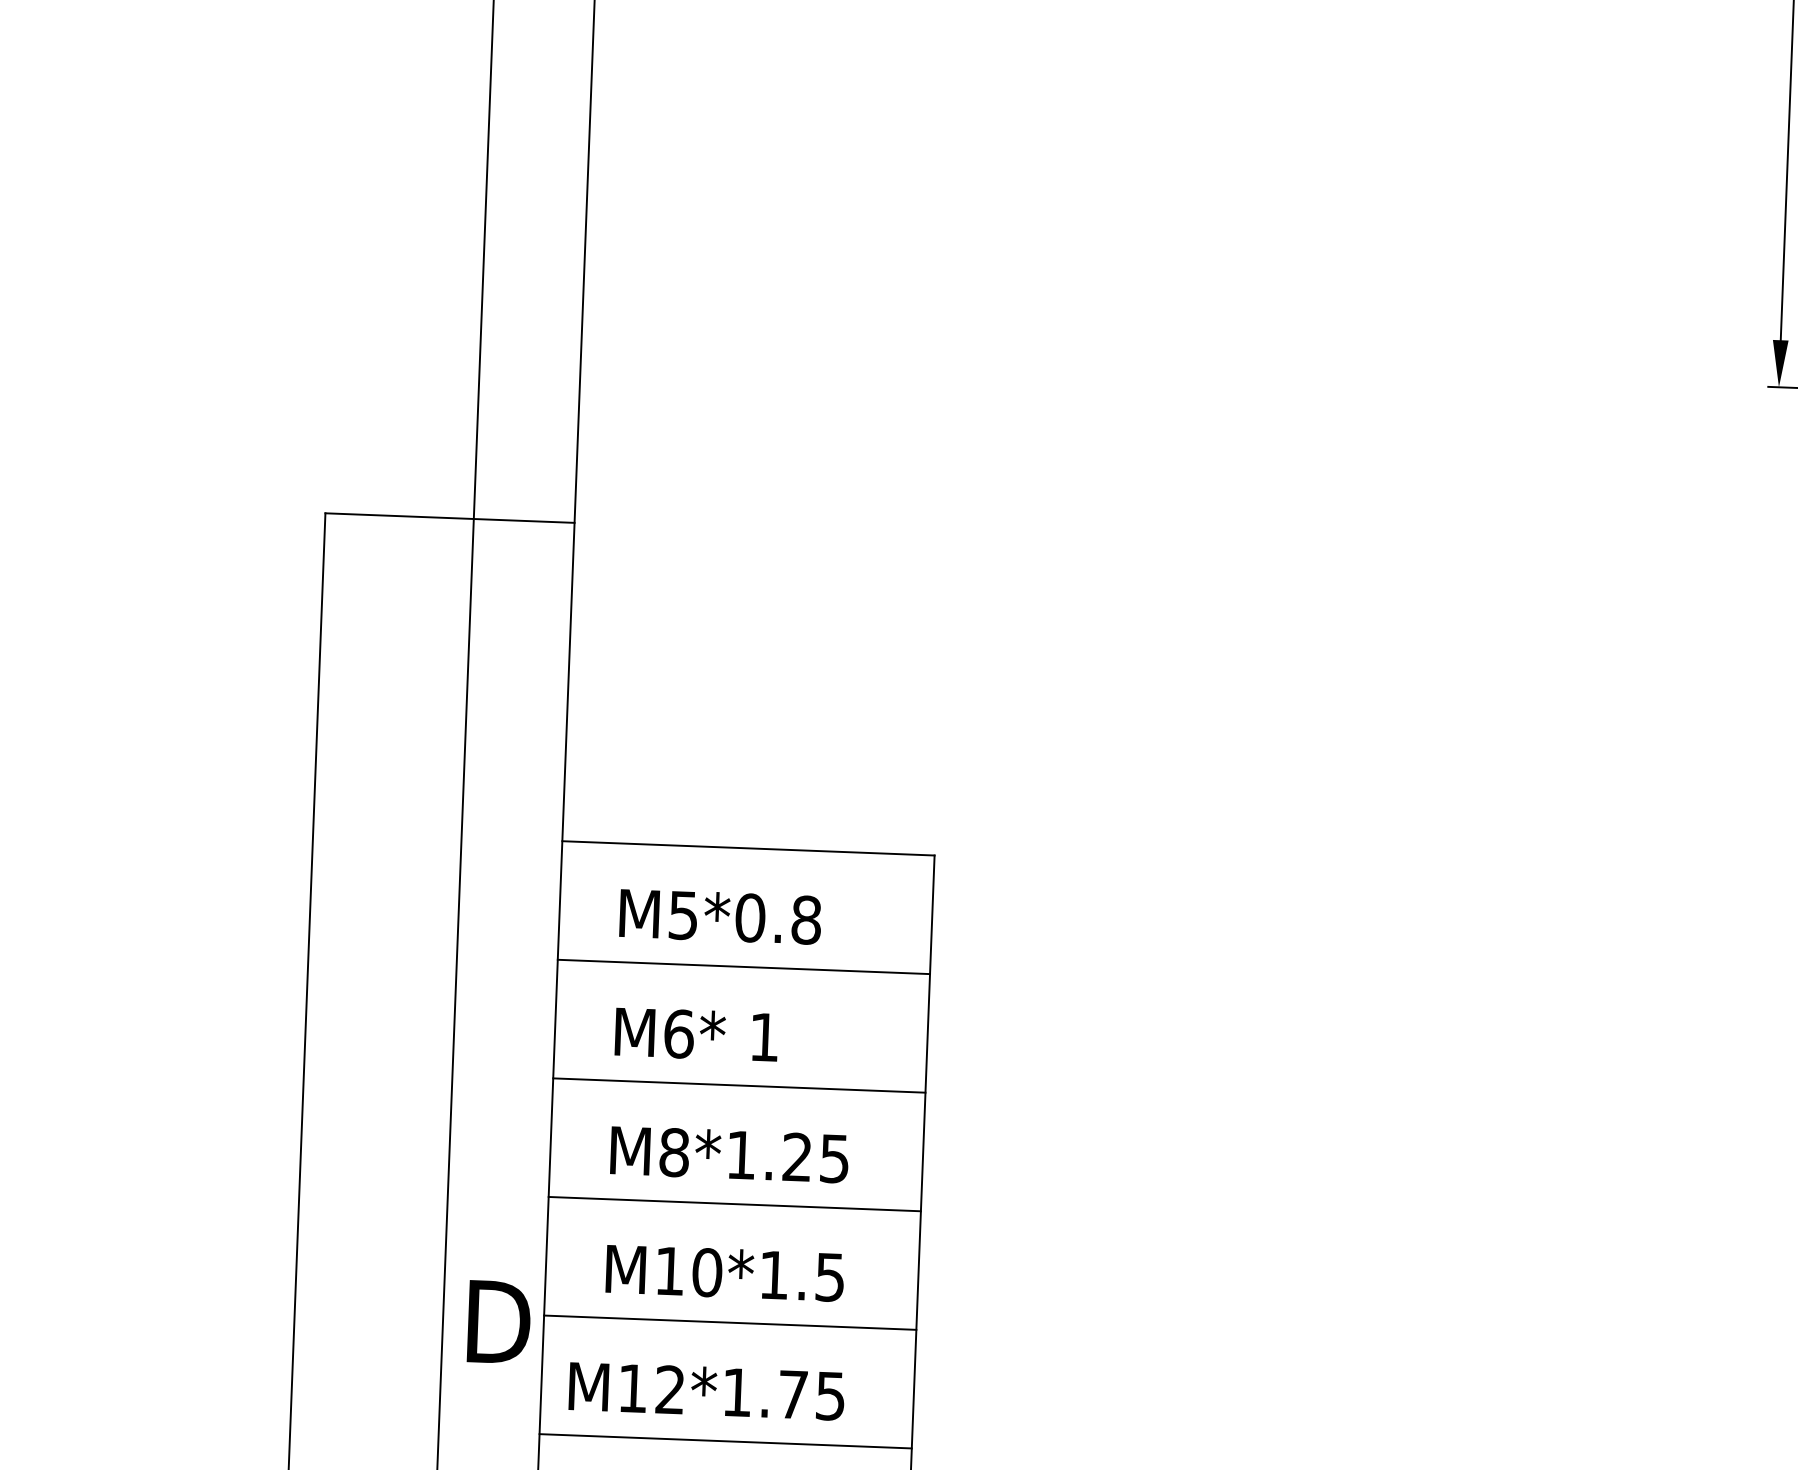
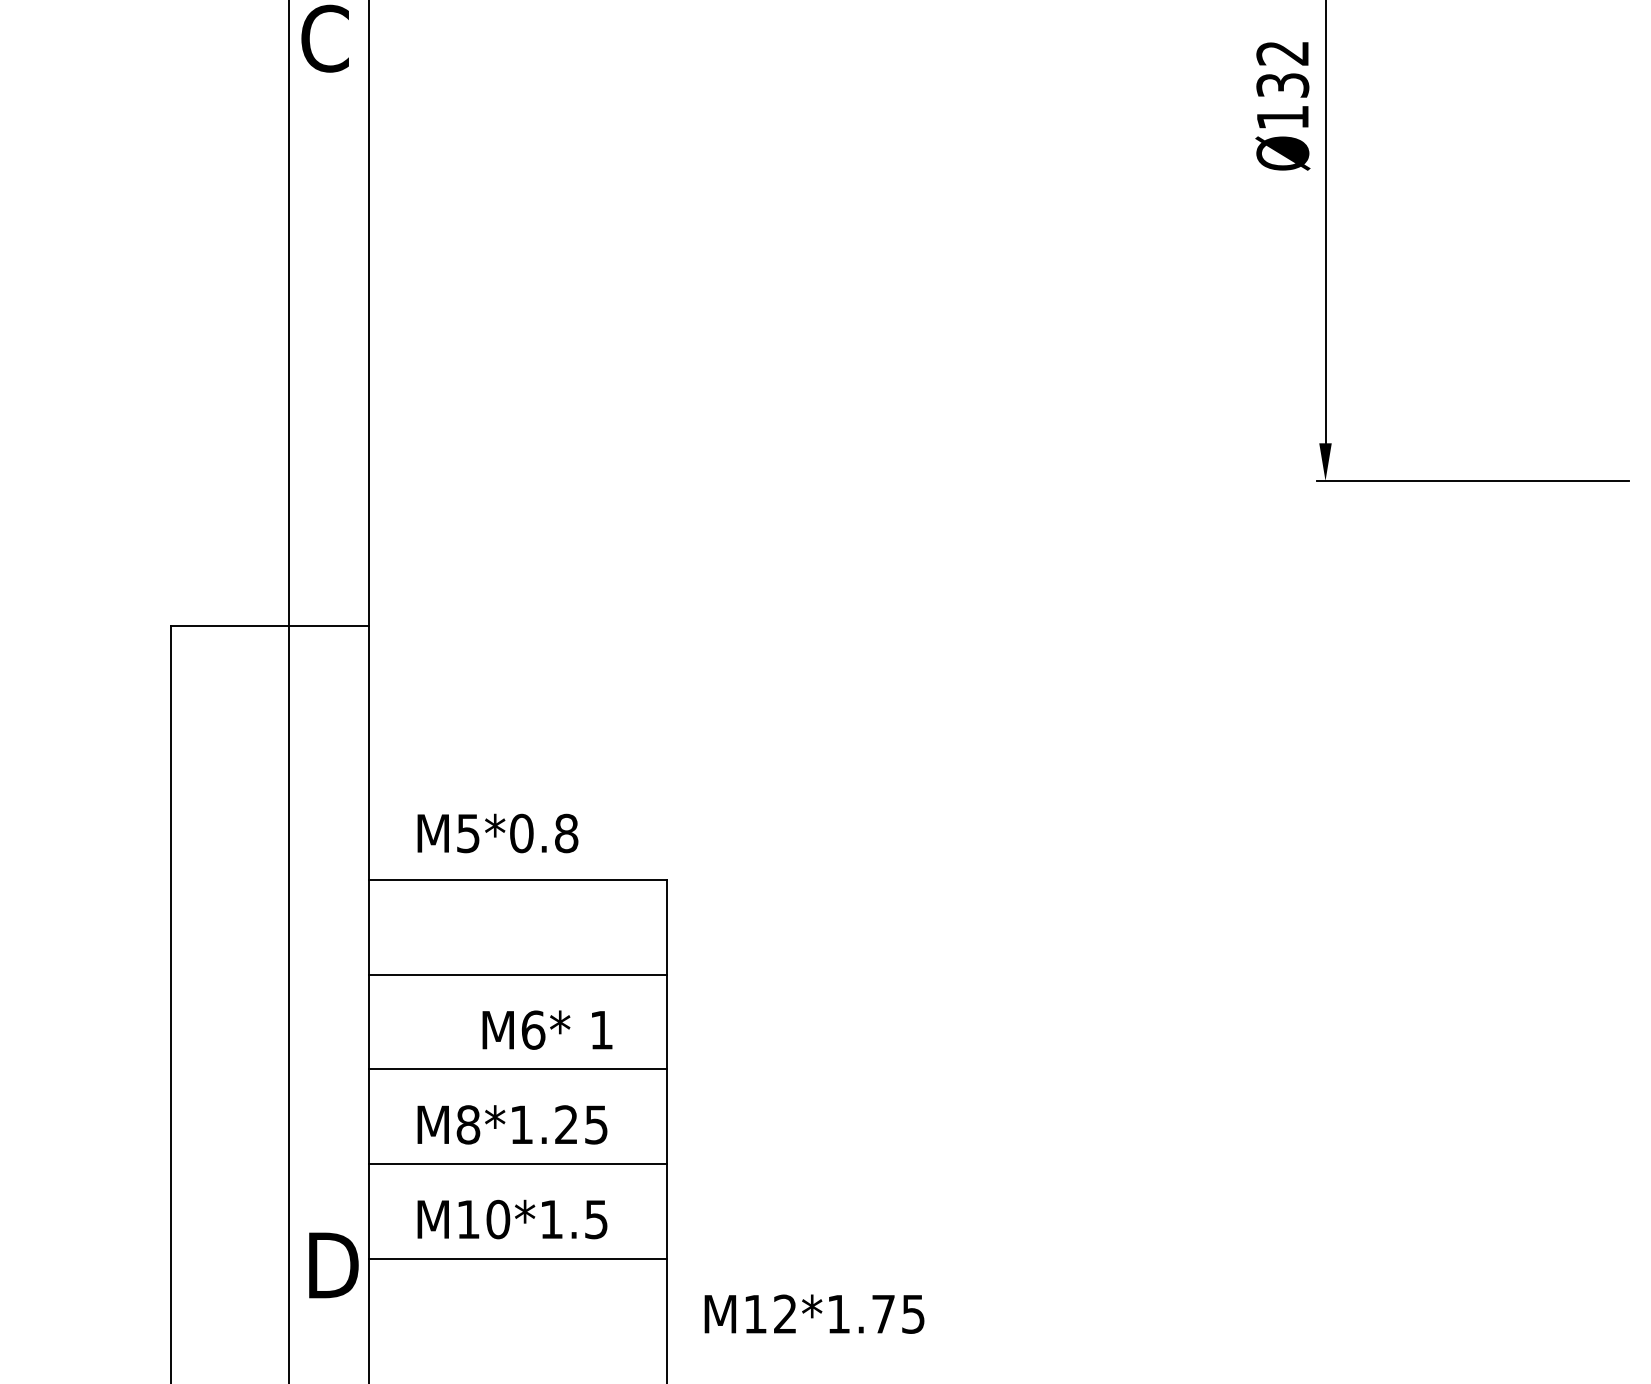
text: (720, 916) -> (497, 833), moved
text: (696, 1033) -> (547, 1029), moved
text: (706, 1390) -> (814, 1313), moved
line: (724, 1441) -> (517, 1353), removed

